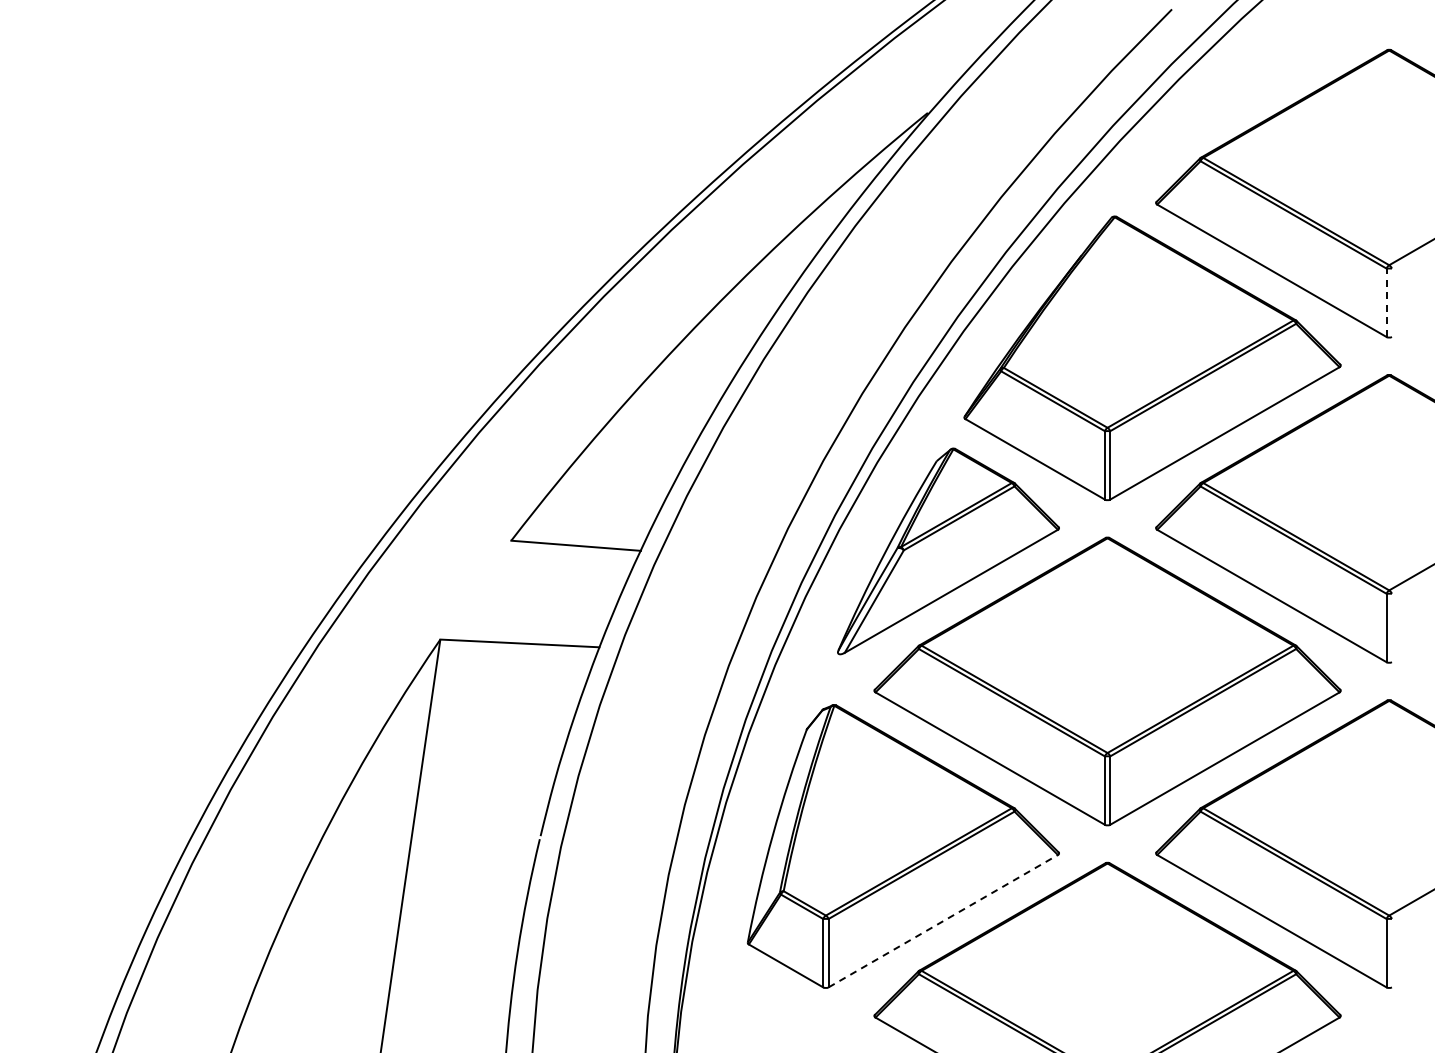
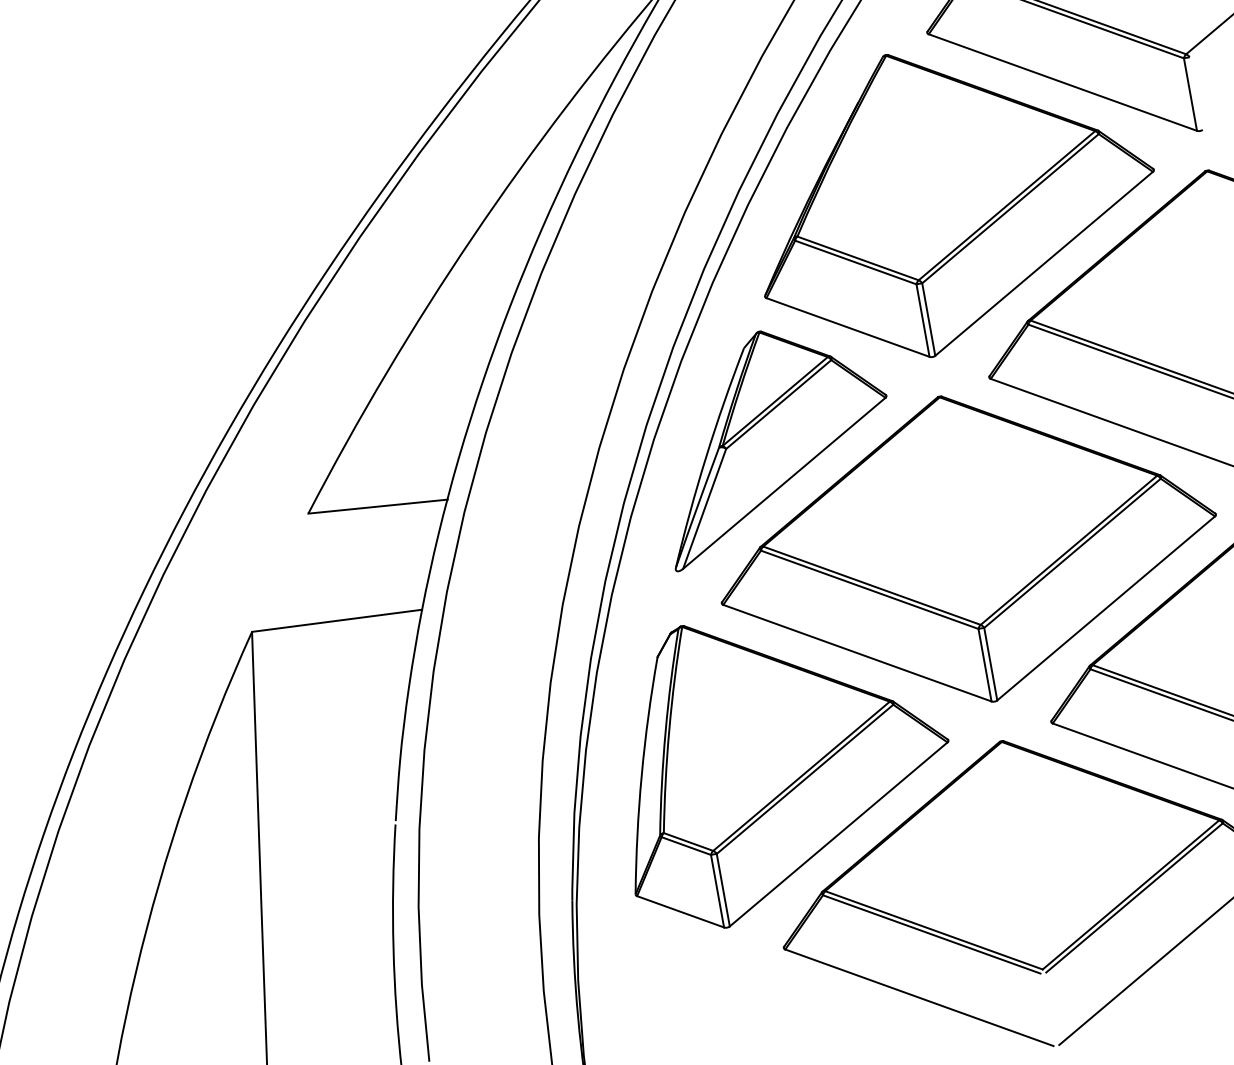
line: (1386, 302) -> (1190, 94), dashed -> solid
line: (943, 920) -> (838, 833), dashed -> solid

